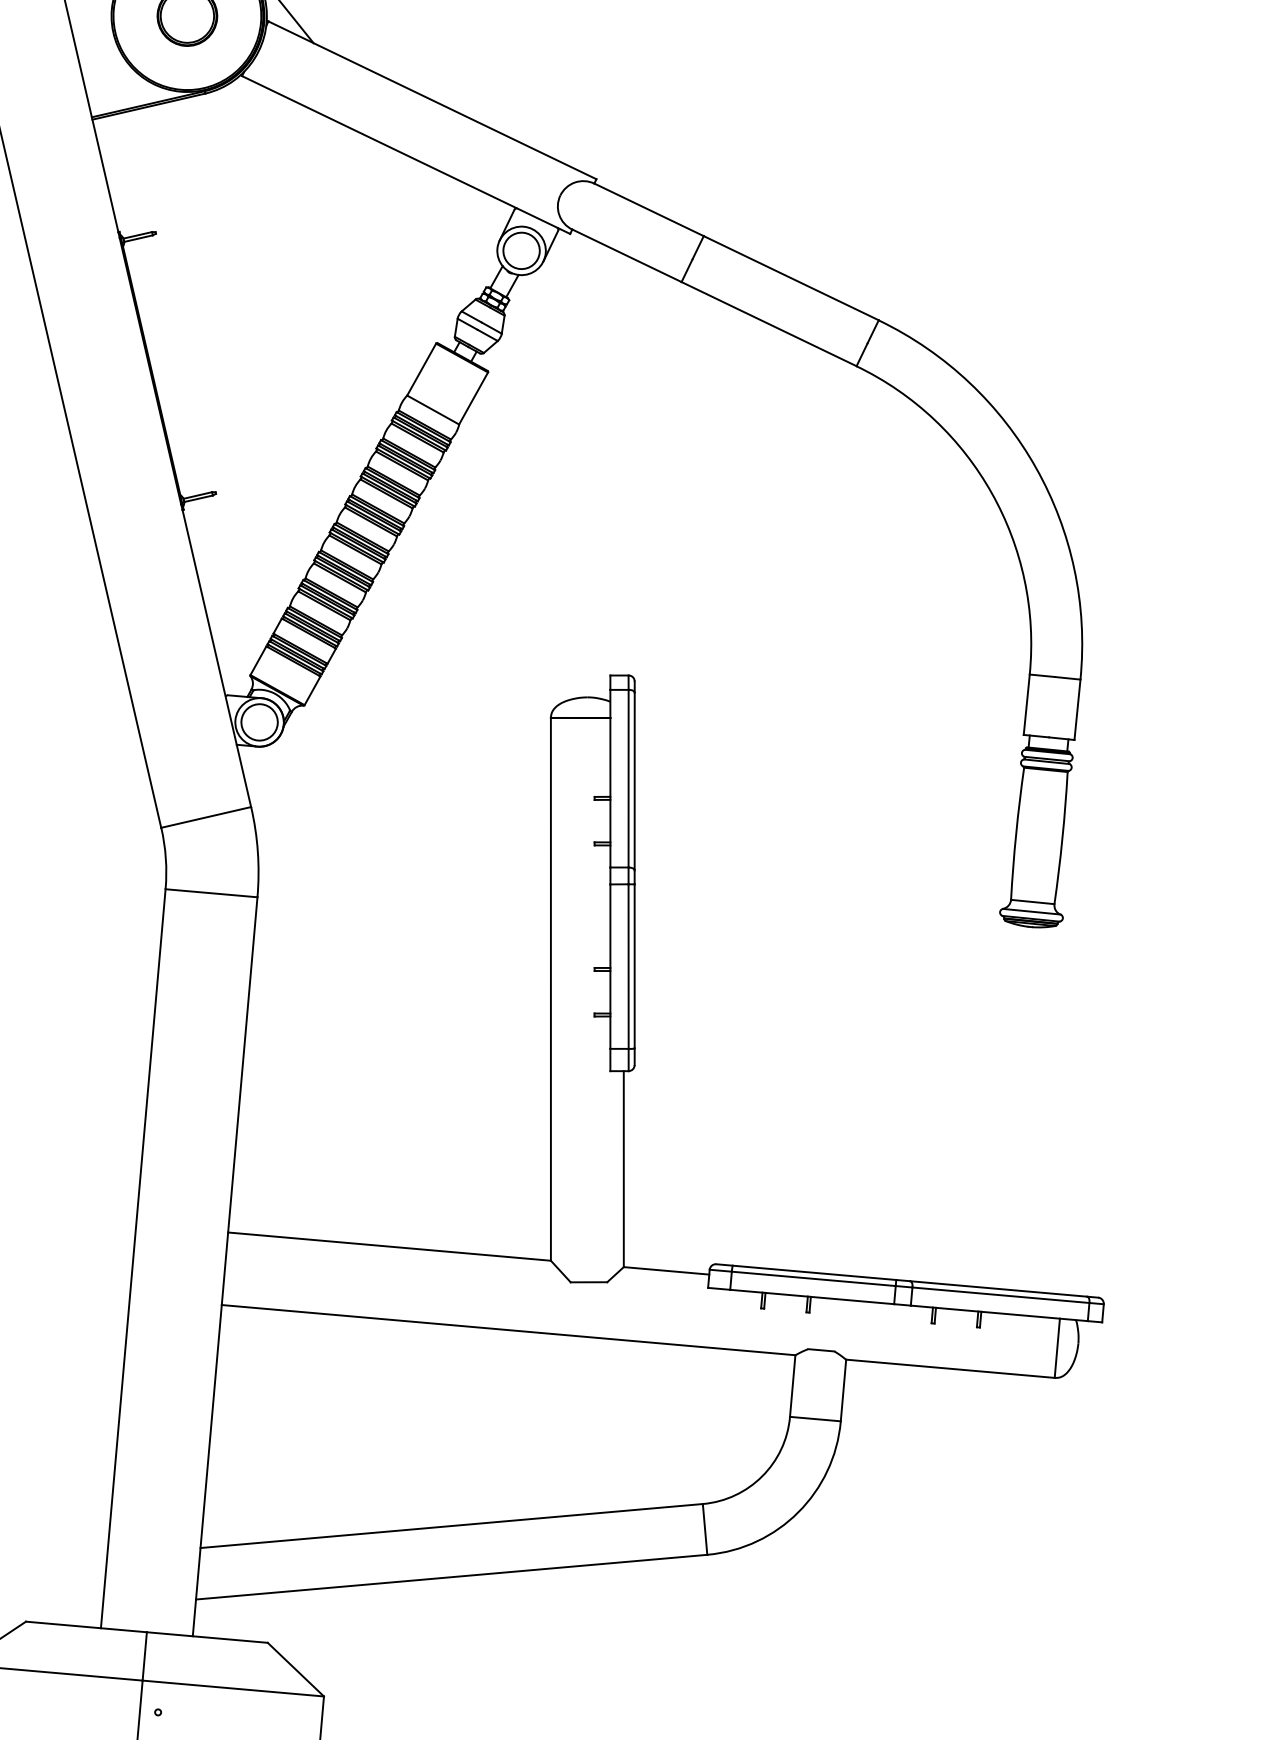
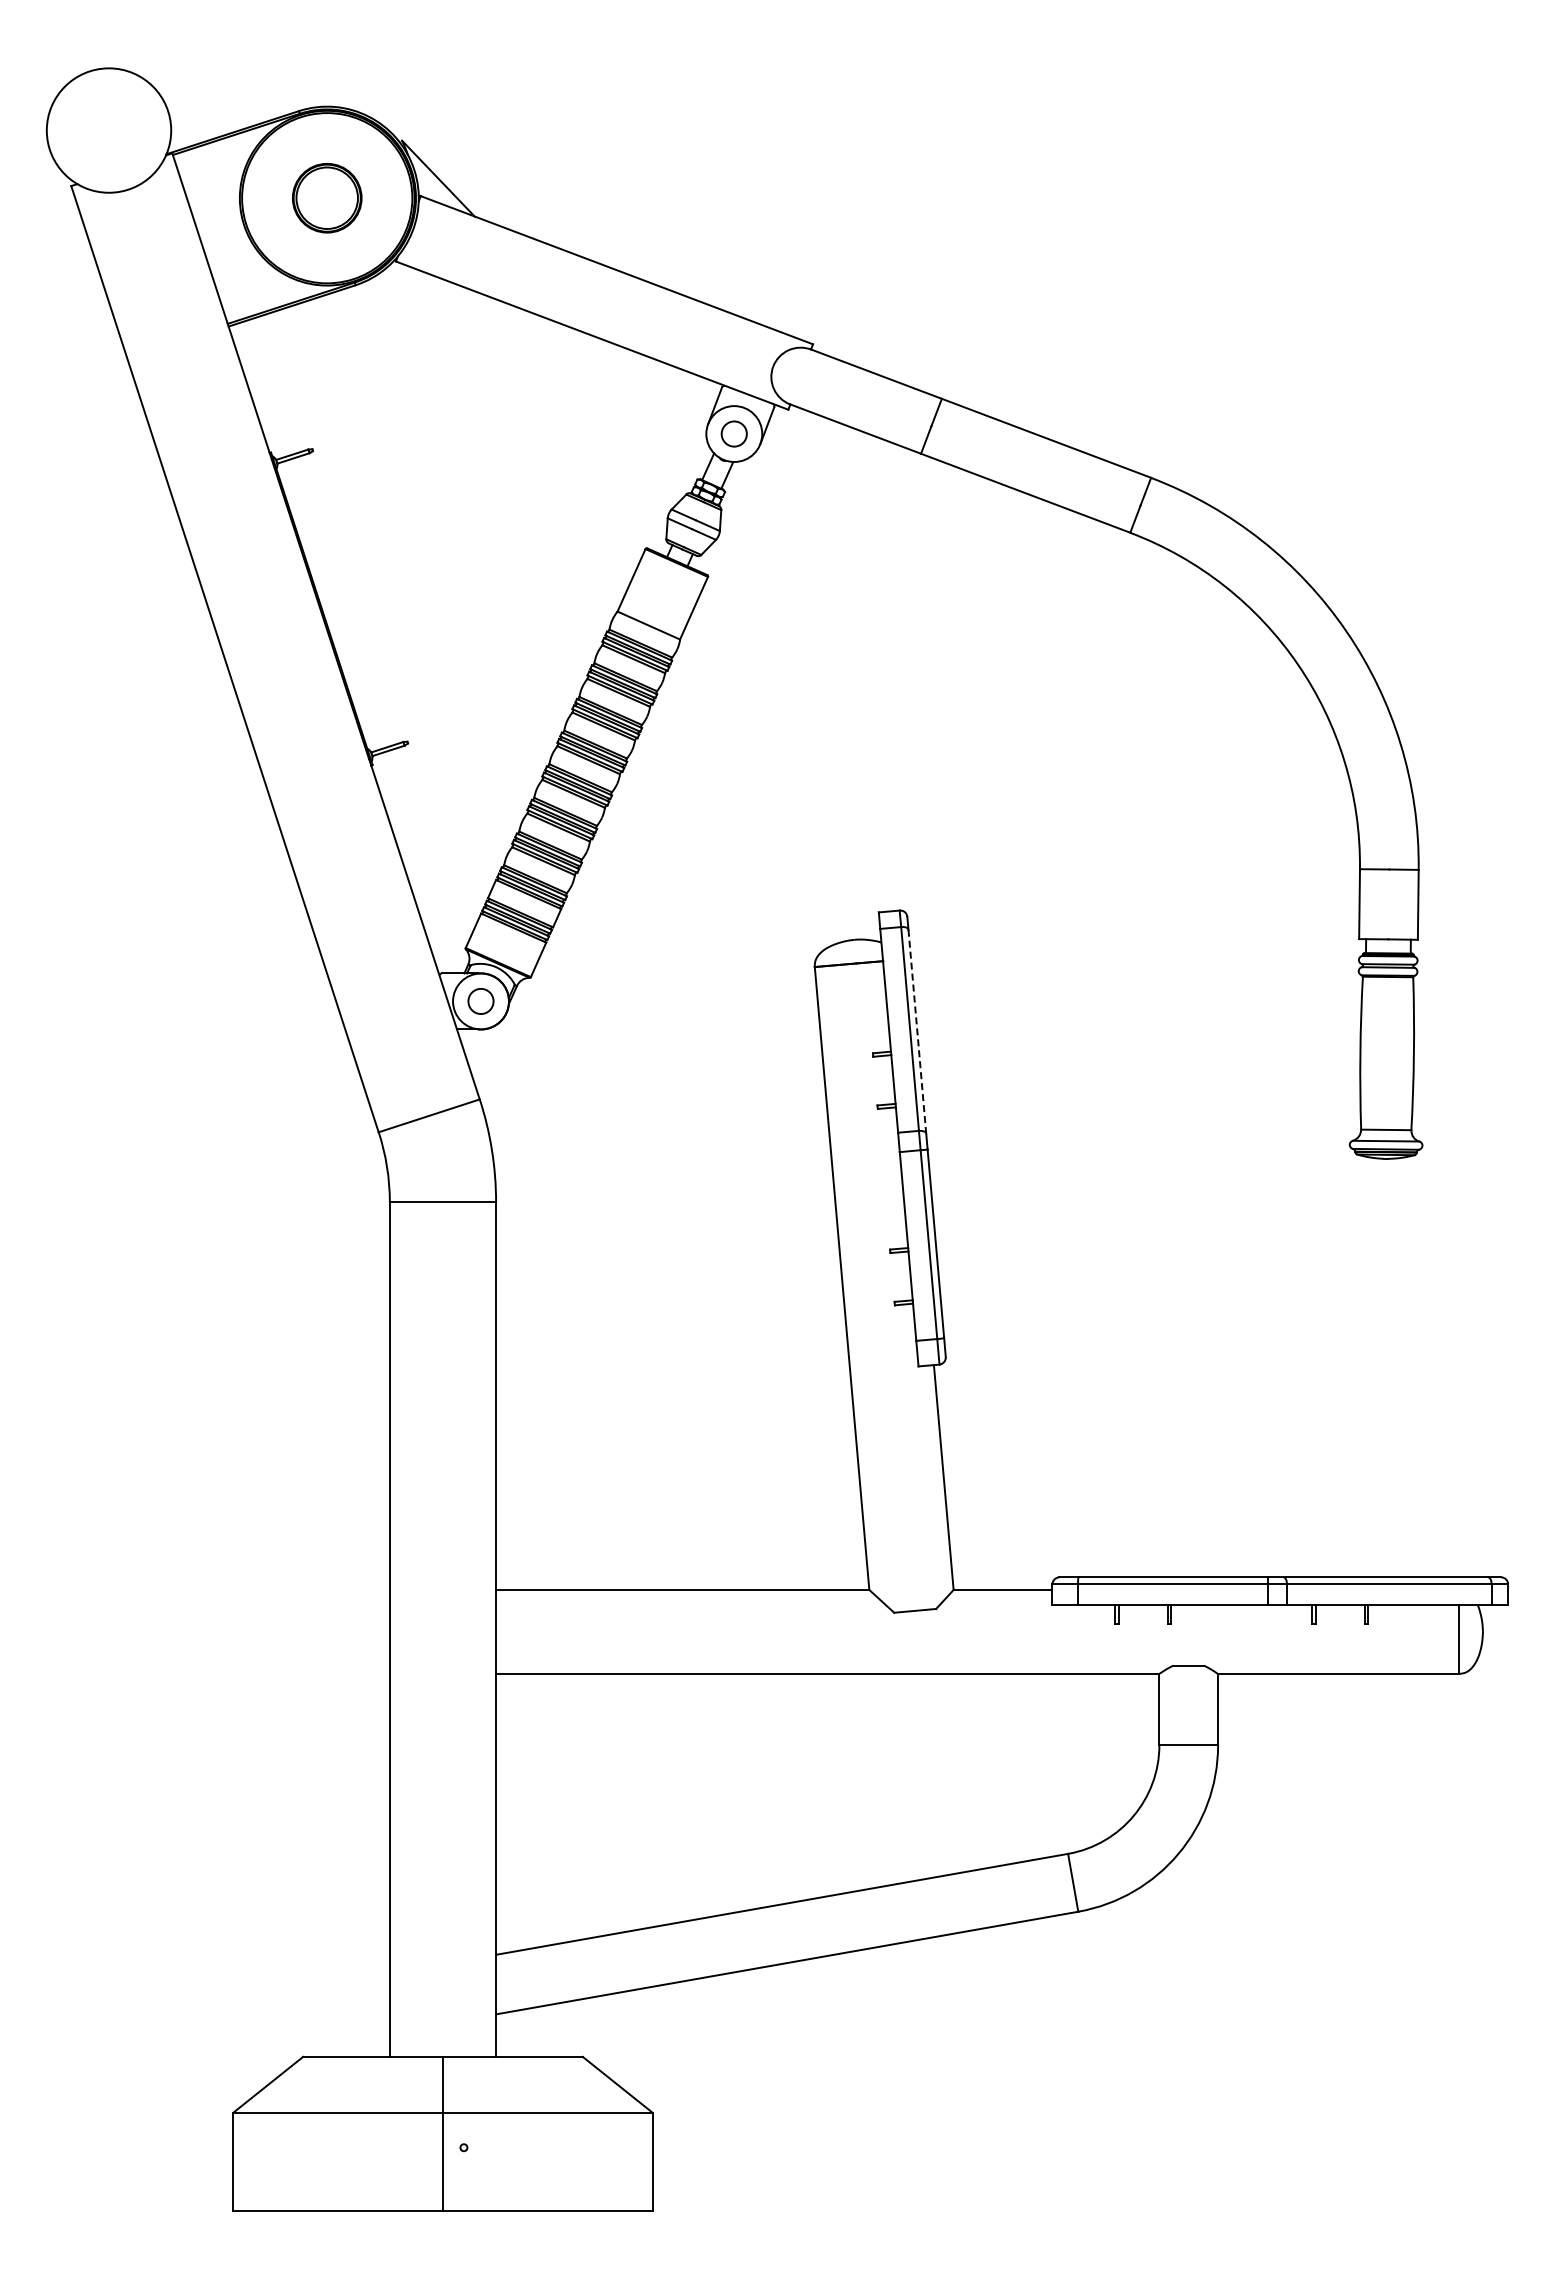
circle: (521, 251) -> (734, 434), size x0.6
circle: (259, 722) -> (480, 1001), size x0.6
line: (634, 782) -> (917, 1032), solid -> dashed

